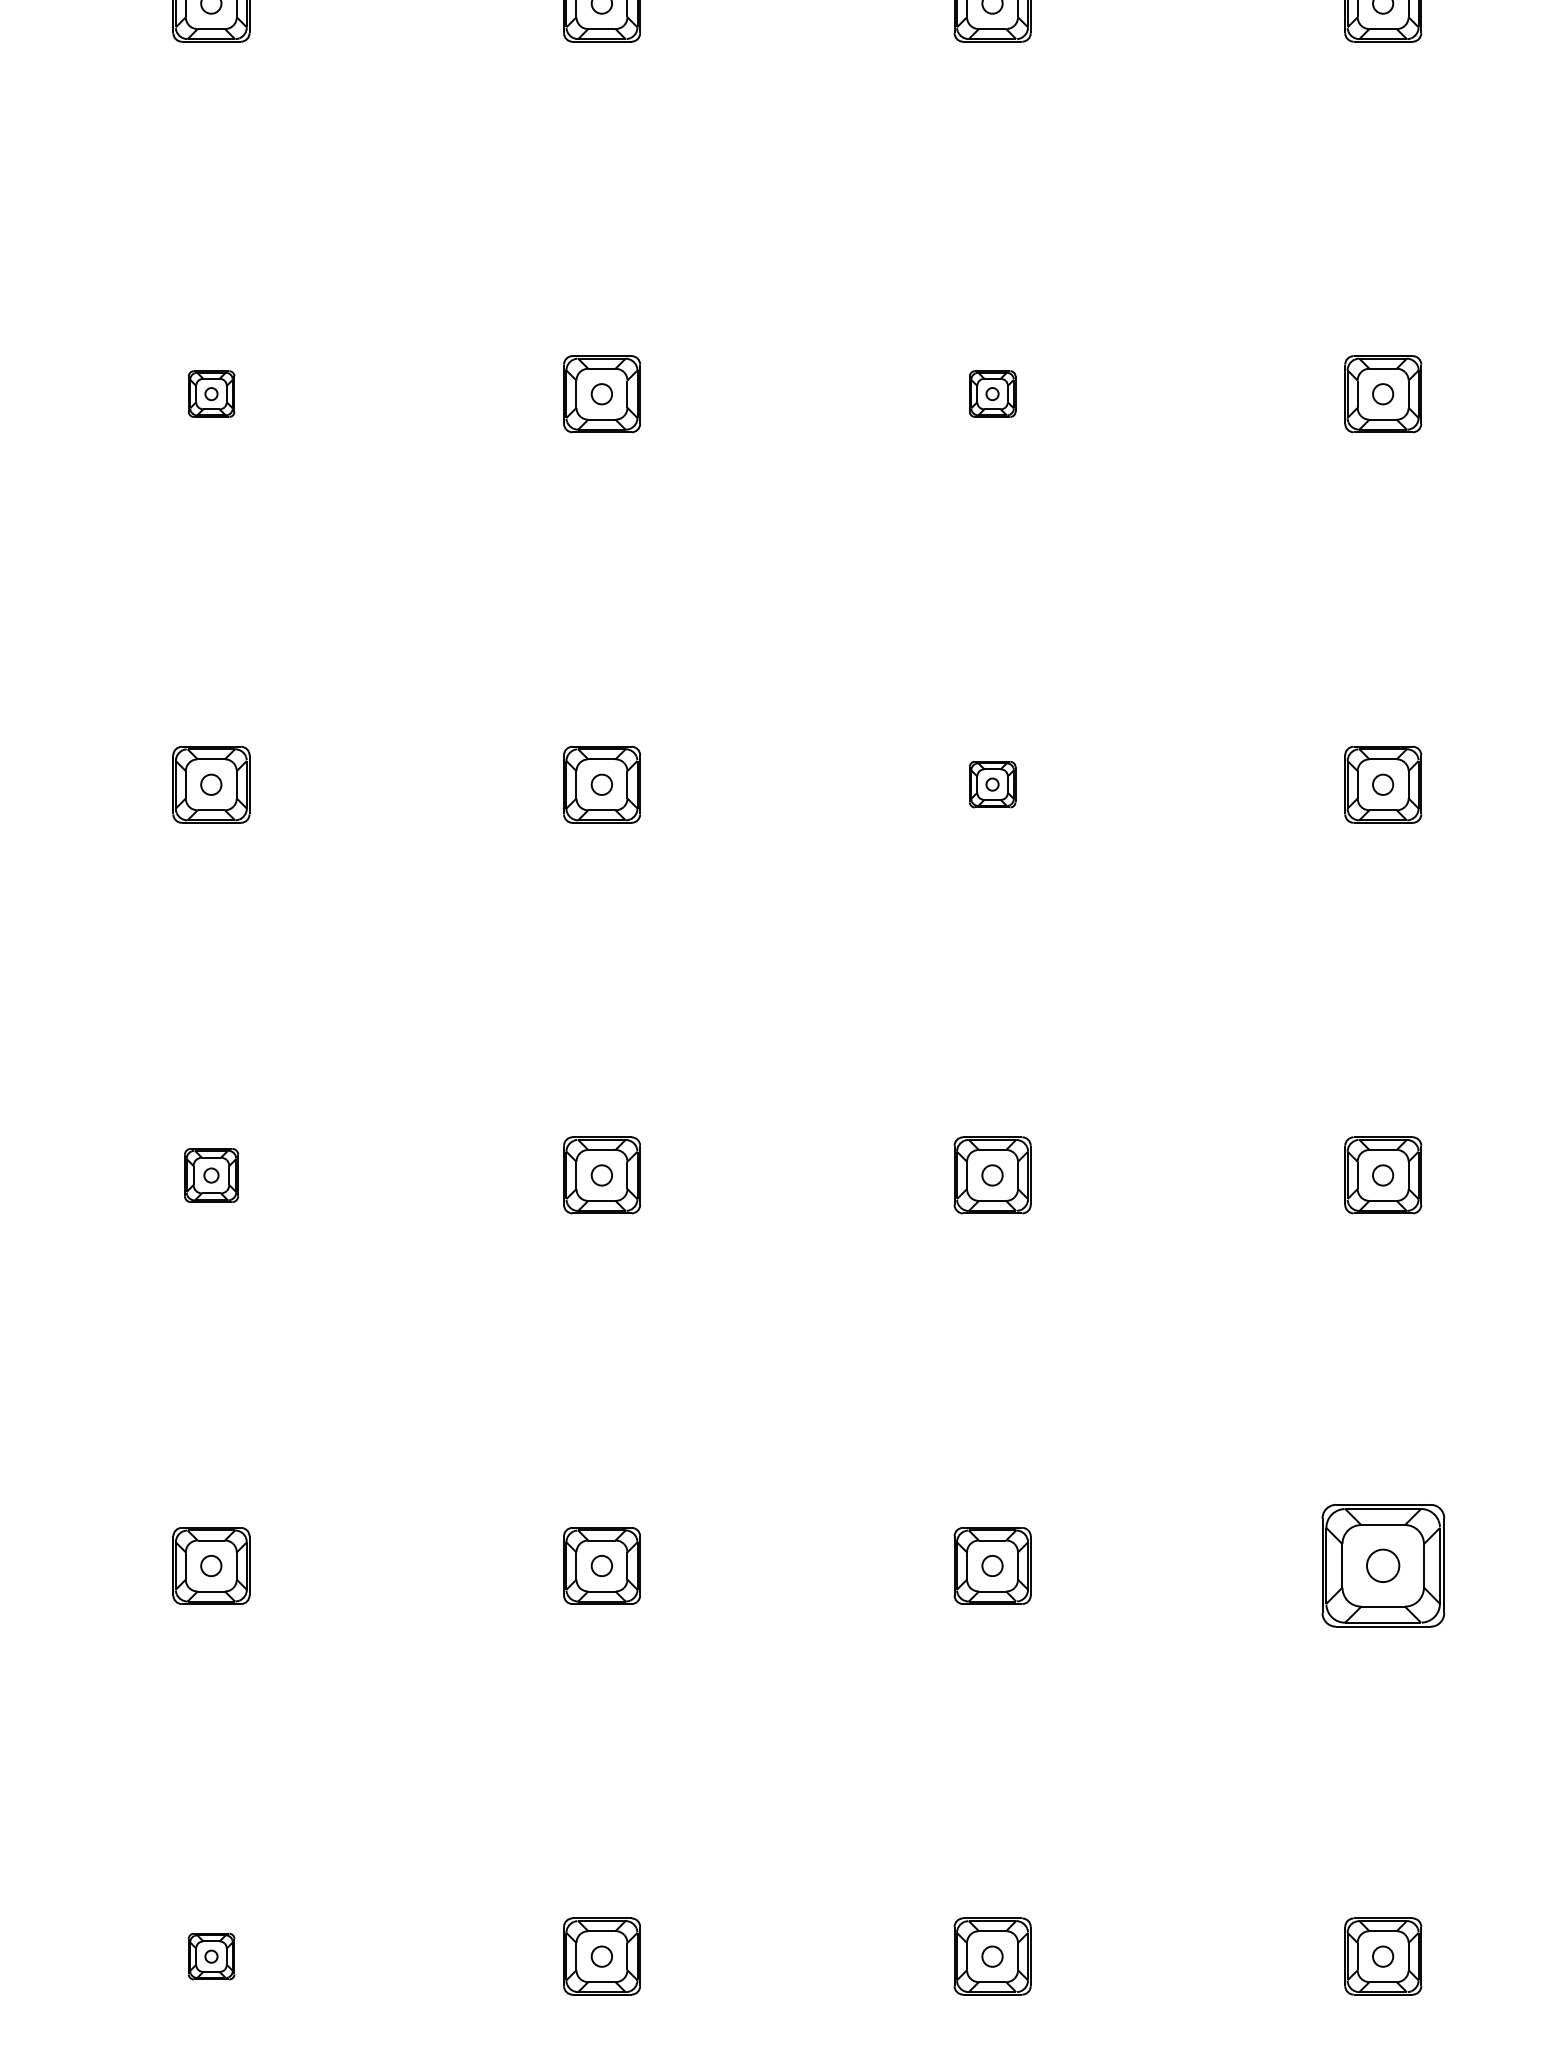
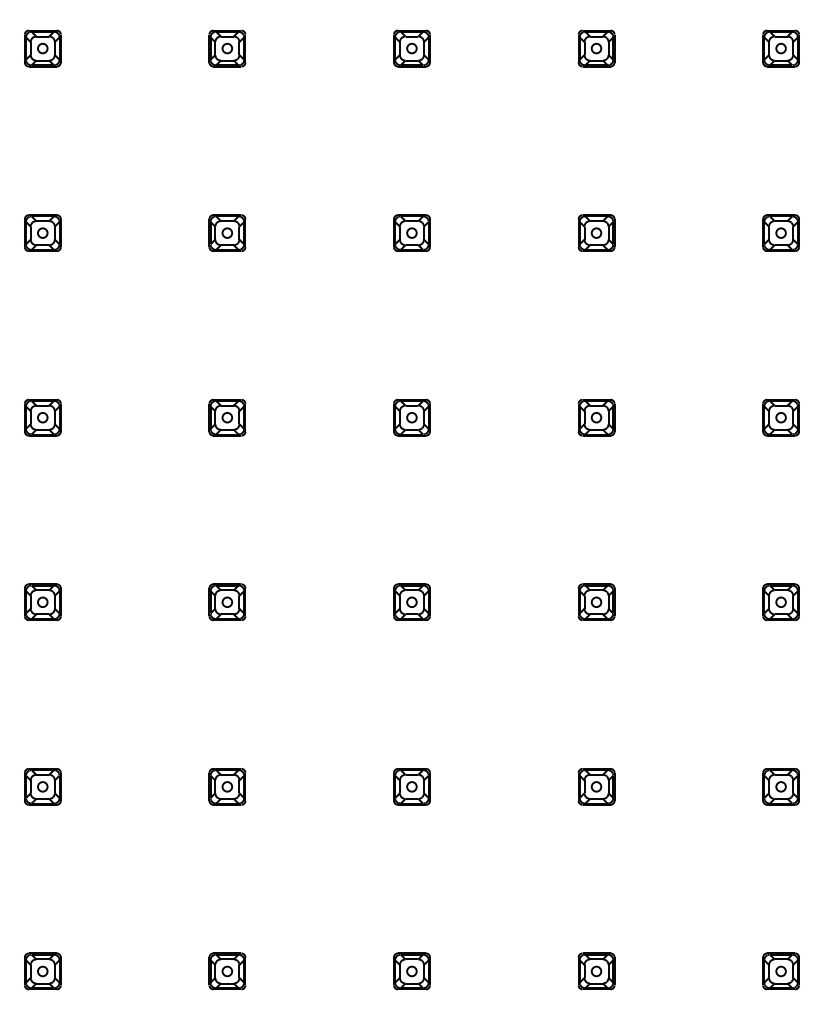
part: (210, 392) -> (42, 232), size x1.67
part: (991, 392) -> (411, 232), size x1.67
part: (991, 784) -> (411, 417), size x1.67
part: (210, 1175) -> (42, 602), size x1.43
part: (1383, 1565) -> (596, 786), size x0.62
part: (210, 1956) -> (42, 971), size x1.67

